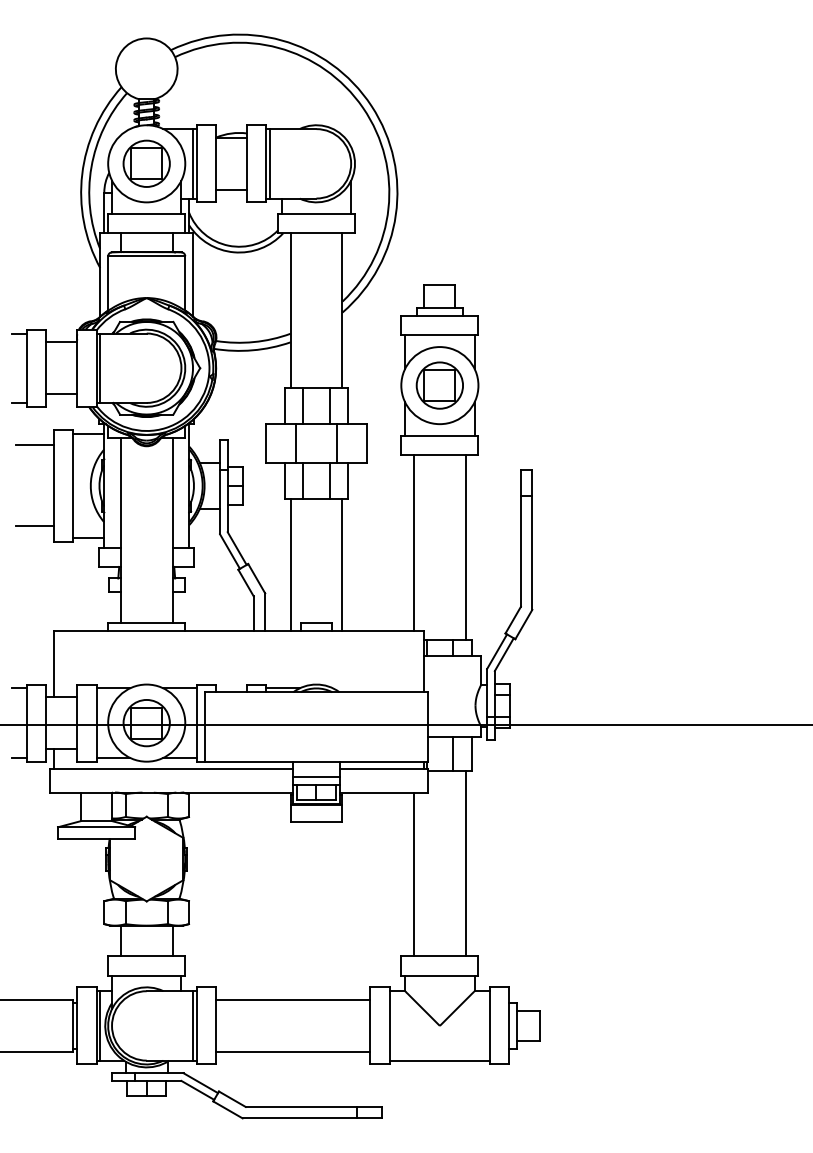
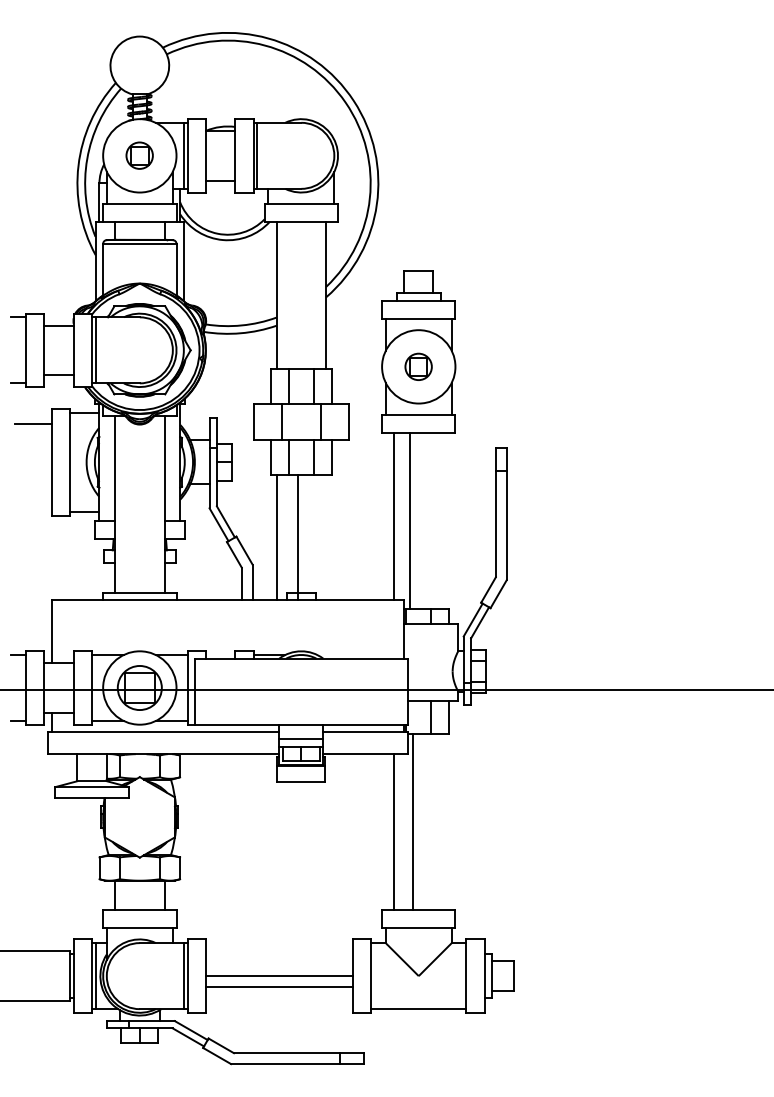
part: (146, 163) -> (139, 155), size x0.6
part: (439, 385) -> (418, 366), size x0.6
line: (34, 526) -> (33, 500), removed
line: (465, 547) -> (410, 520), moved
line: (341, 564) -> (297, 537), moved
line: (465, 863) -> (413, 821), moved
line: (292, 1000) -> (278, 987), moved
line: (292, 1051) -> (278, 975), moved

